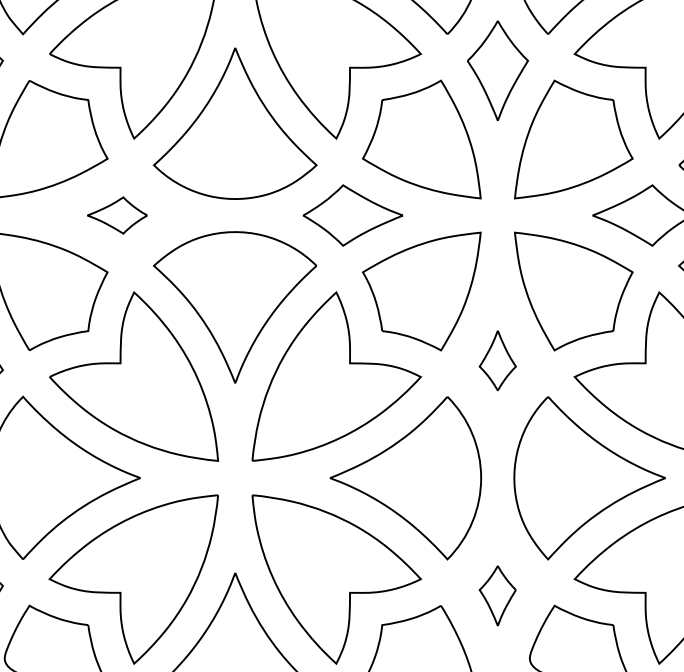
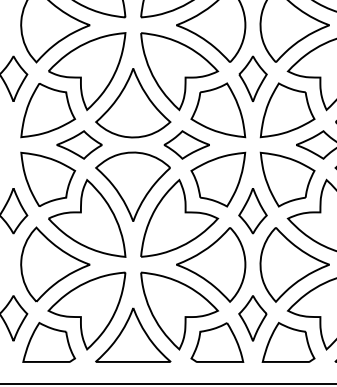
part: (117, 214) -> (79, 144), size x1.67
part: (496, 361) -> (252, 211), size x1.67
part: (496, 596) -> (252, 318), size x1.67

